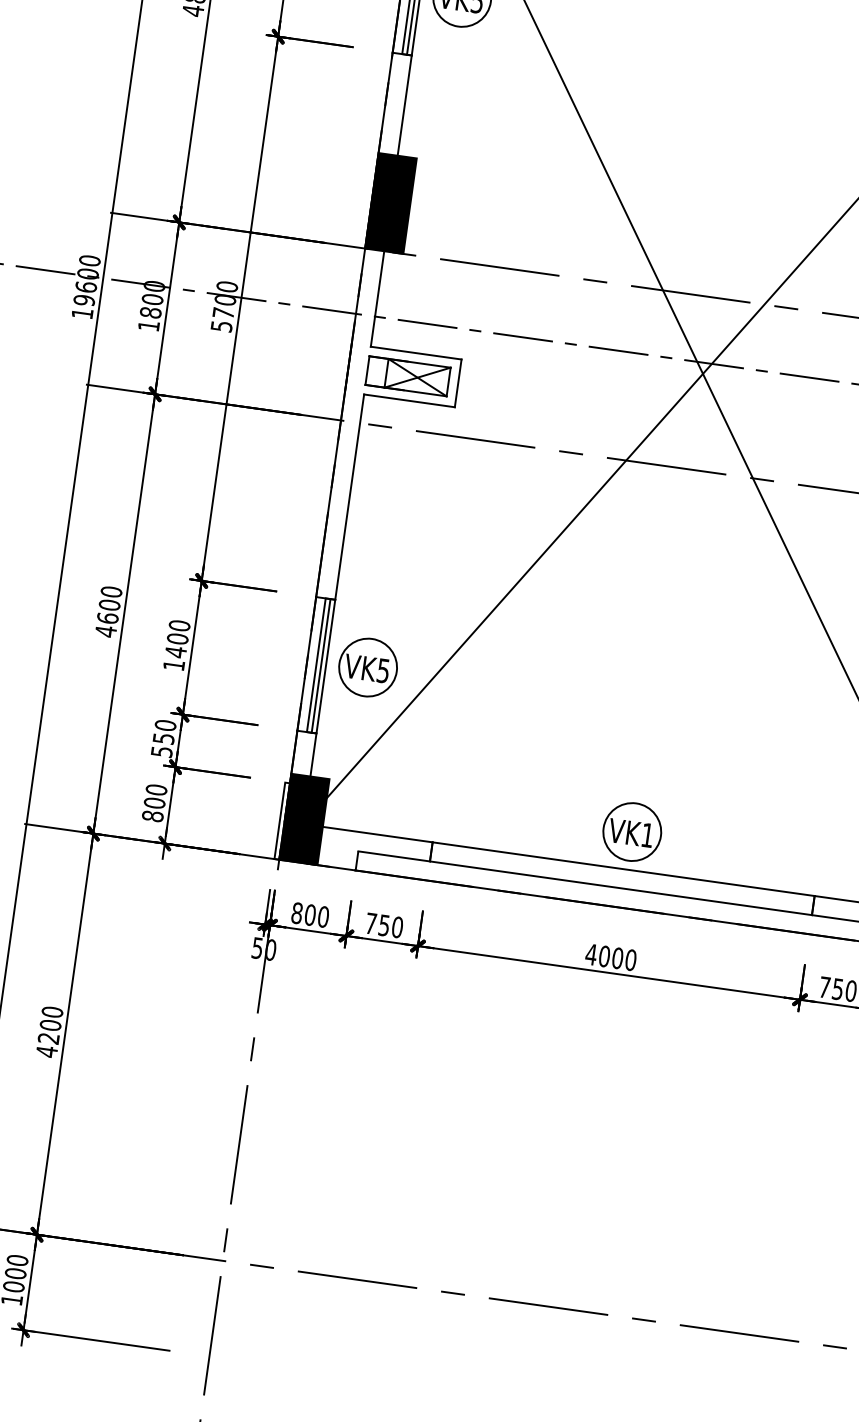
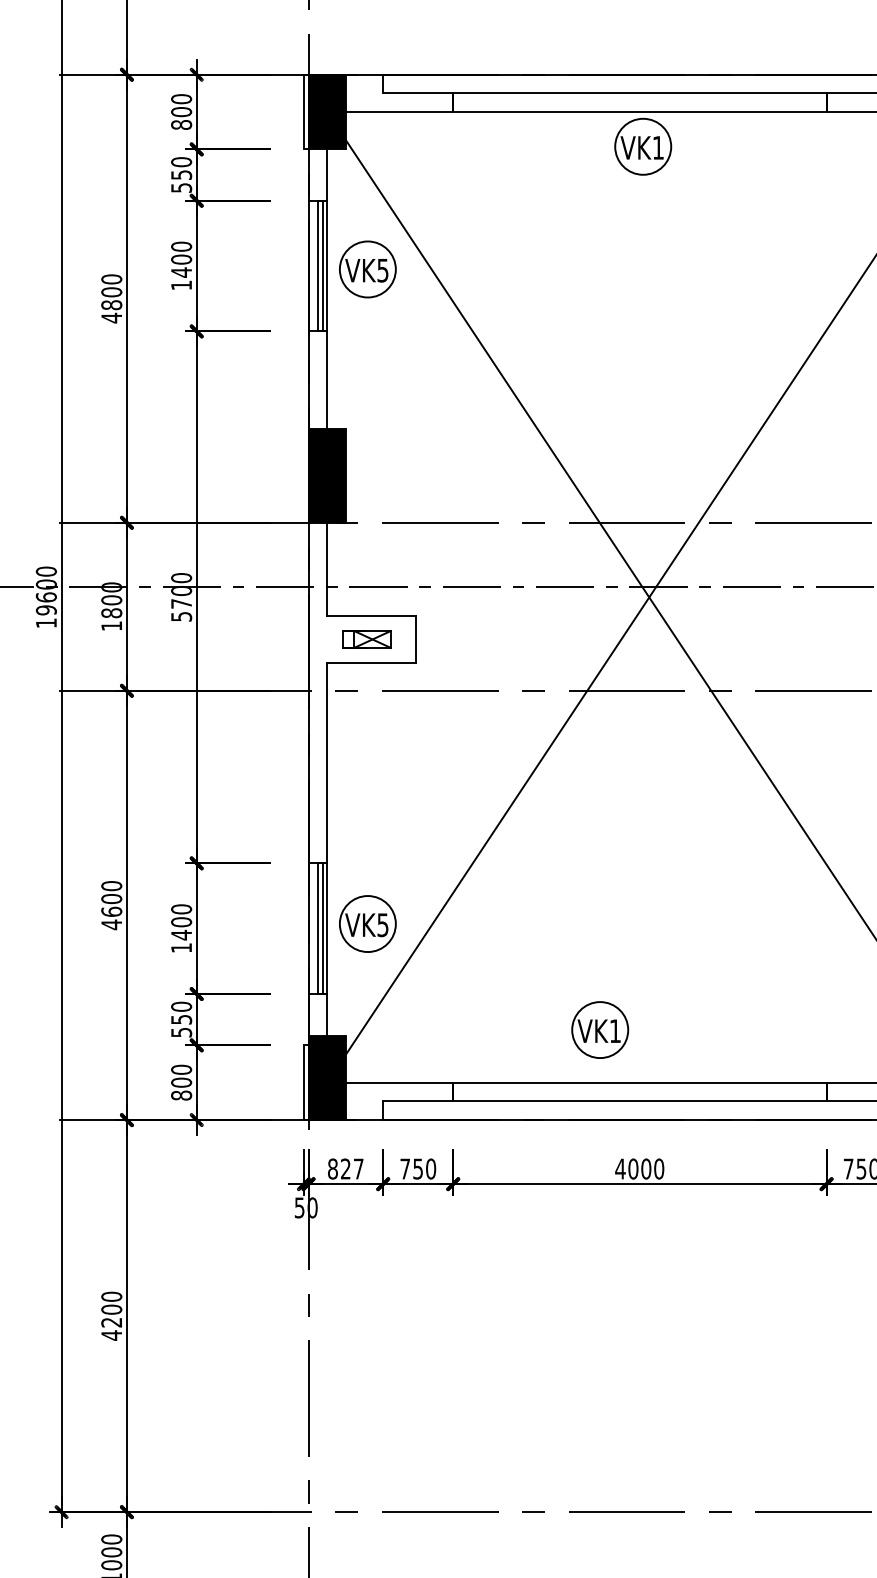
part: (407, 376) -> (366, 639), size x0.6
part: (632, 831) -> (600, 1029), moved
text: (316, 915) -> (351, 1168), 800 -> 827

